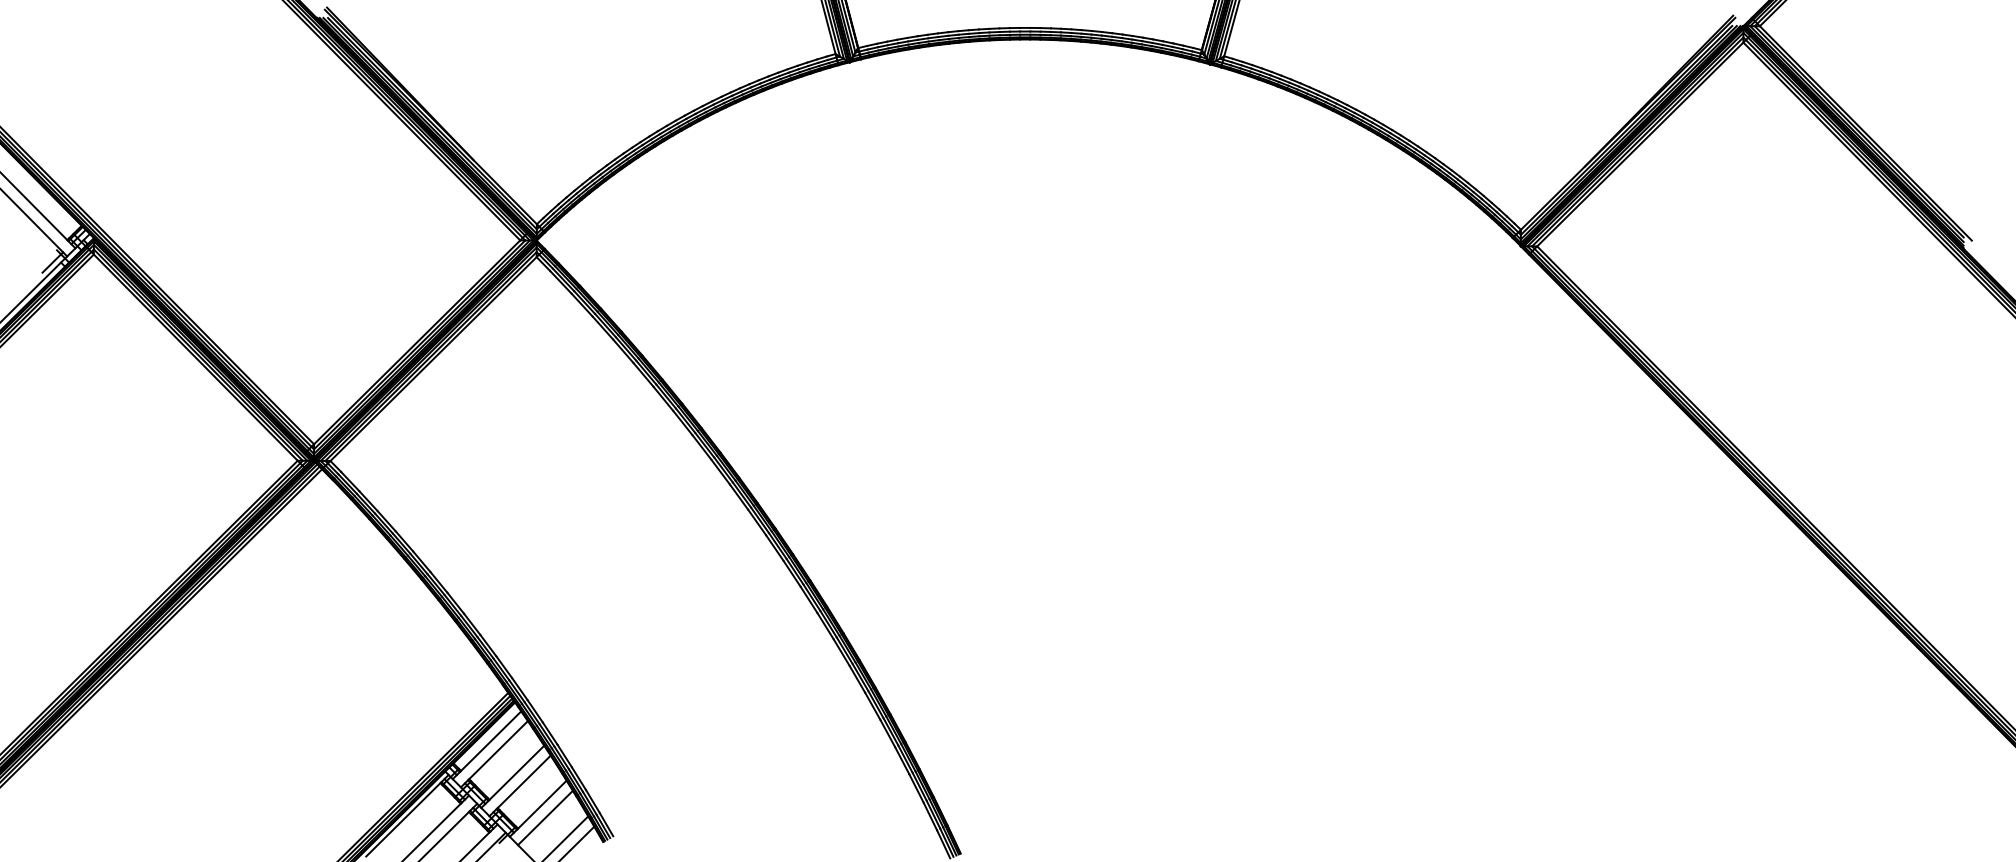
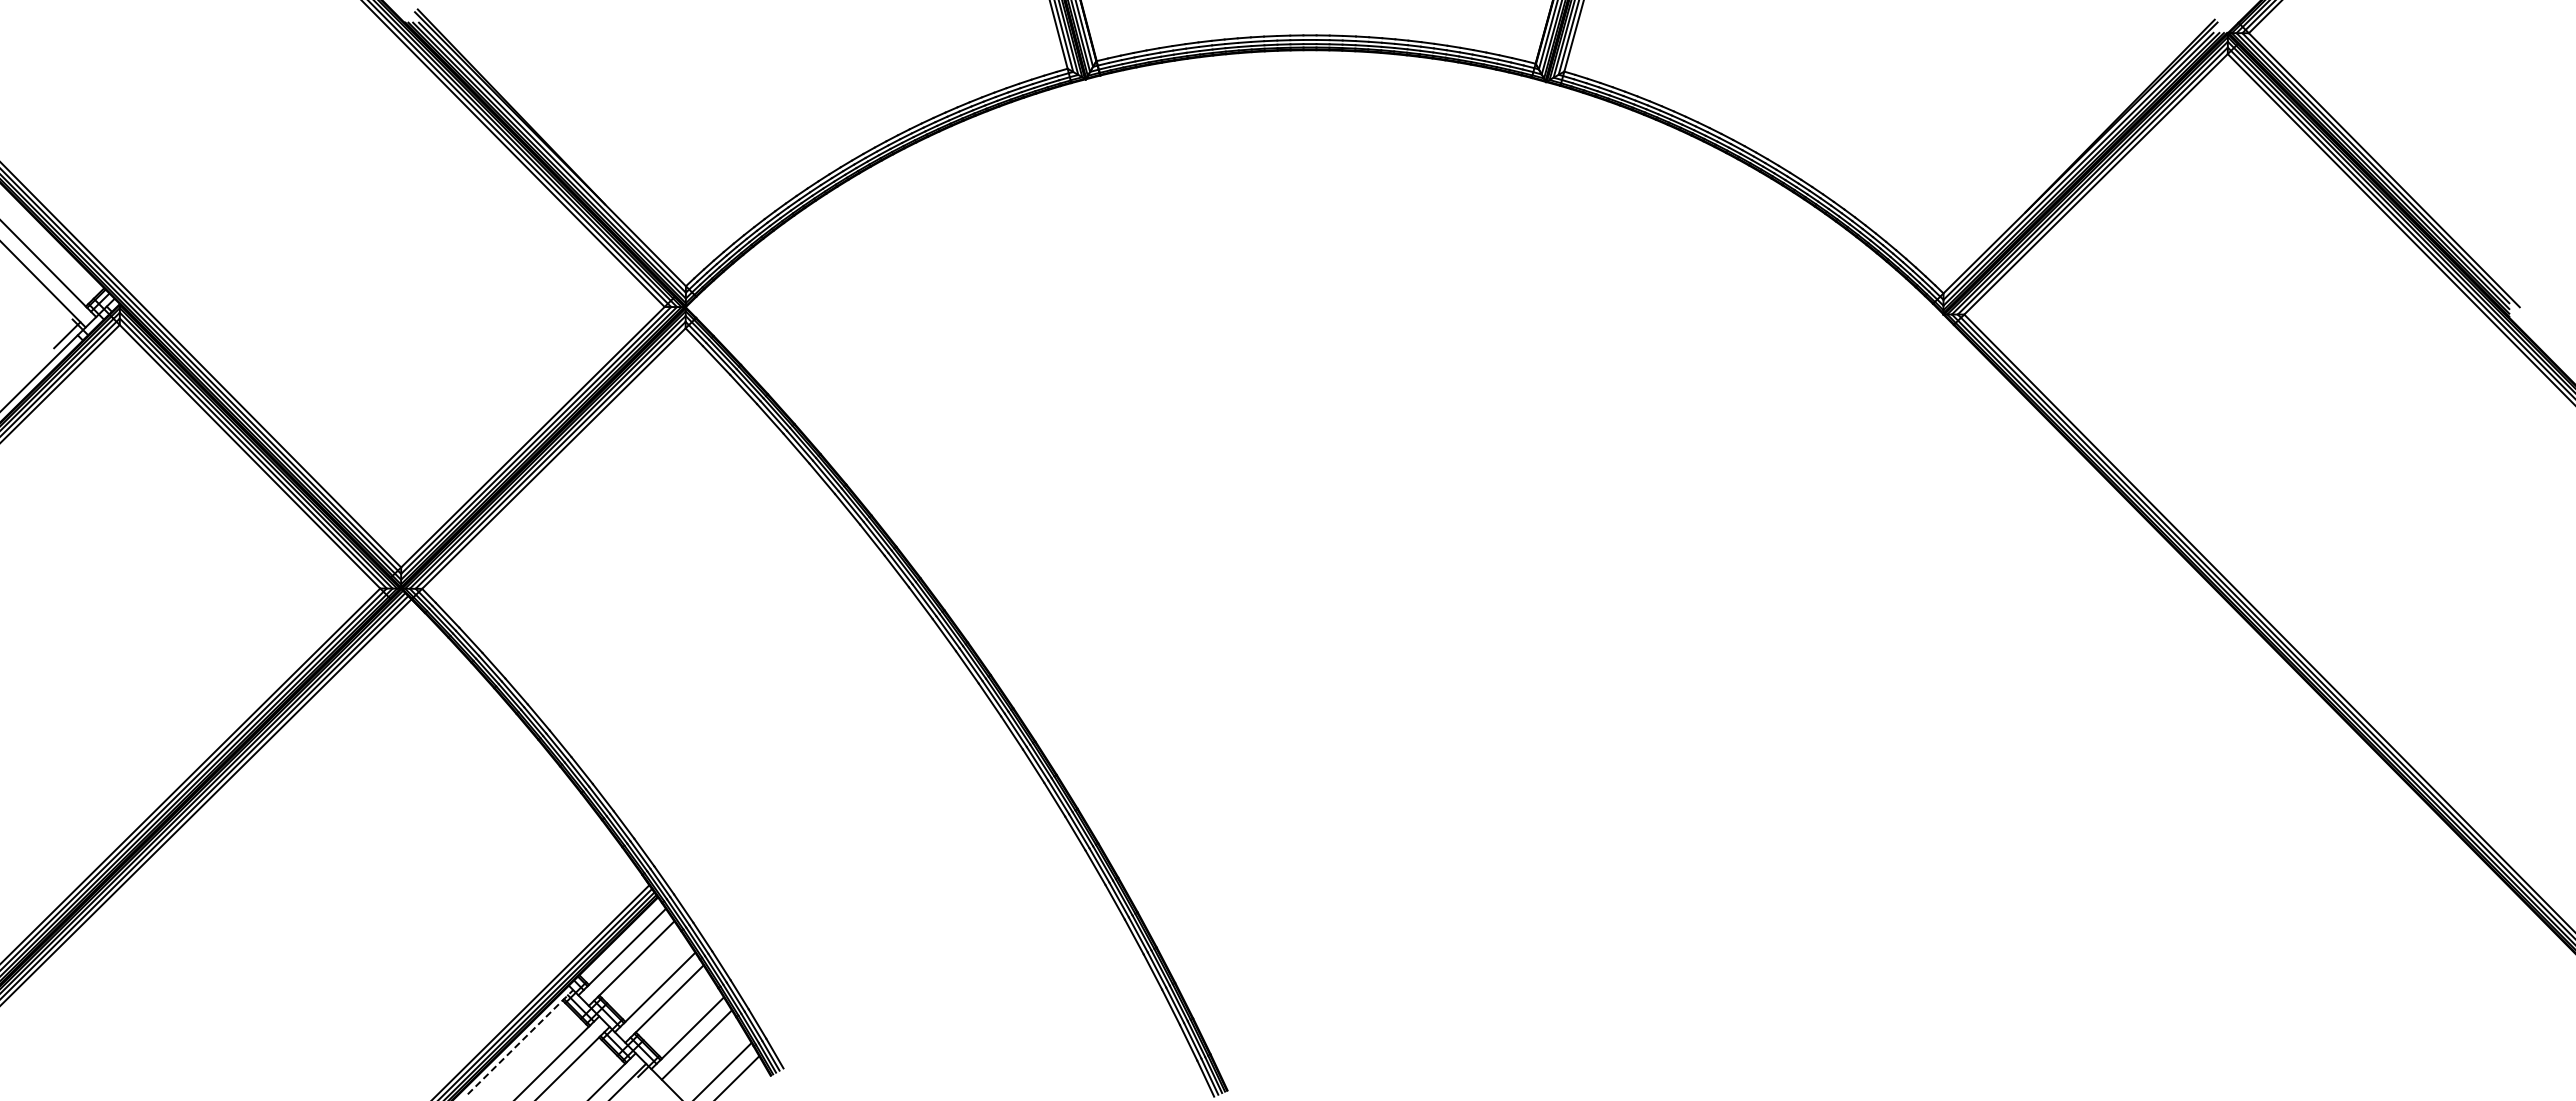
line: (407, 815) -> (520, 1041), solid -> dashed

